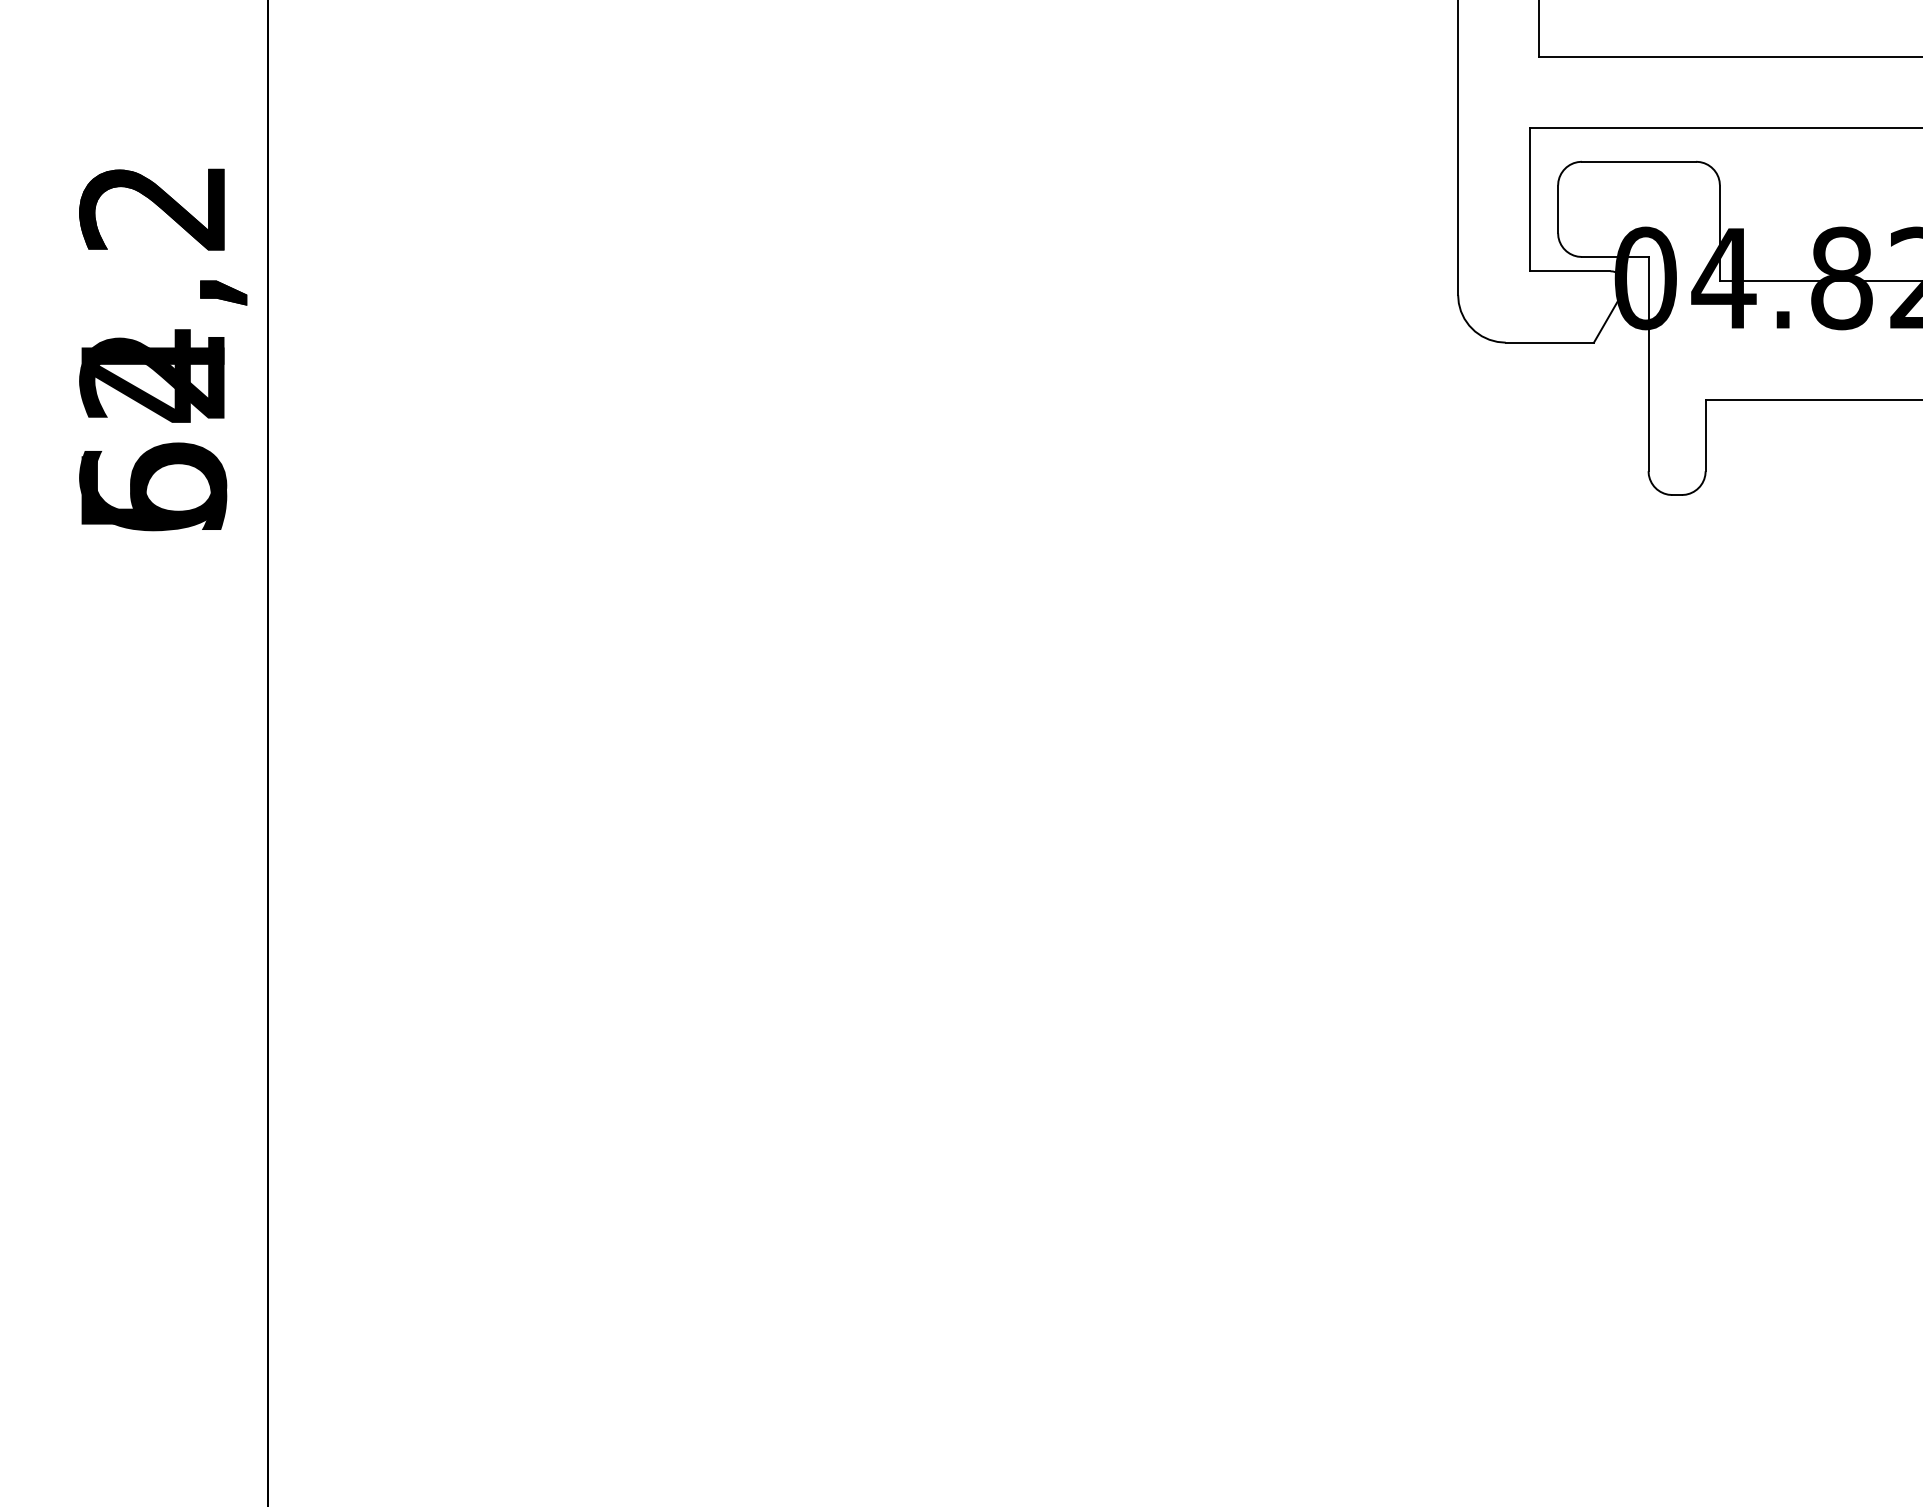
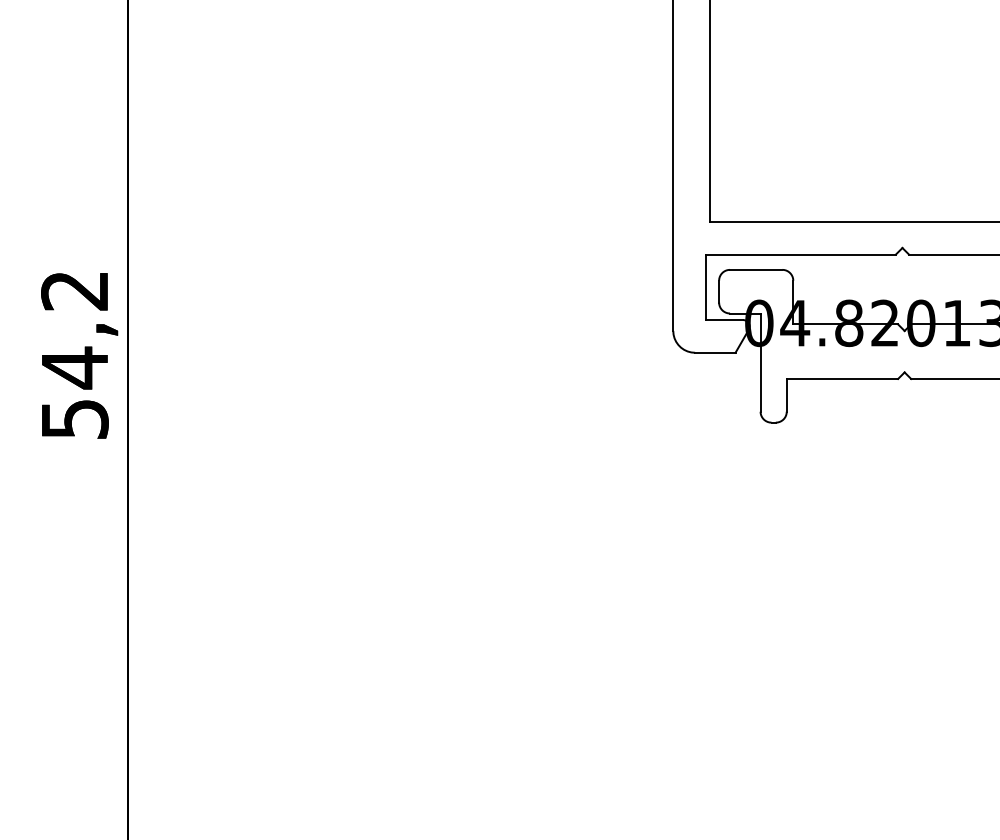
text: (152, 429) -> (74, 392), 62,2 -> 54,2

